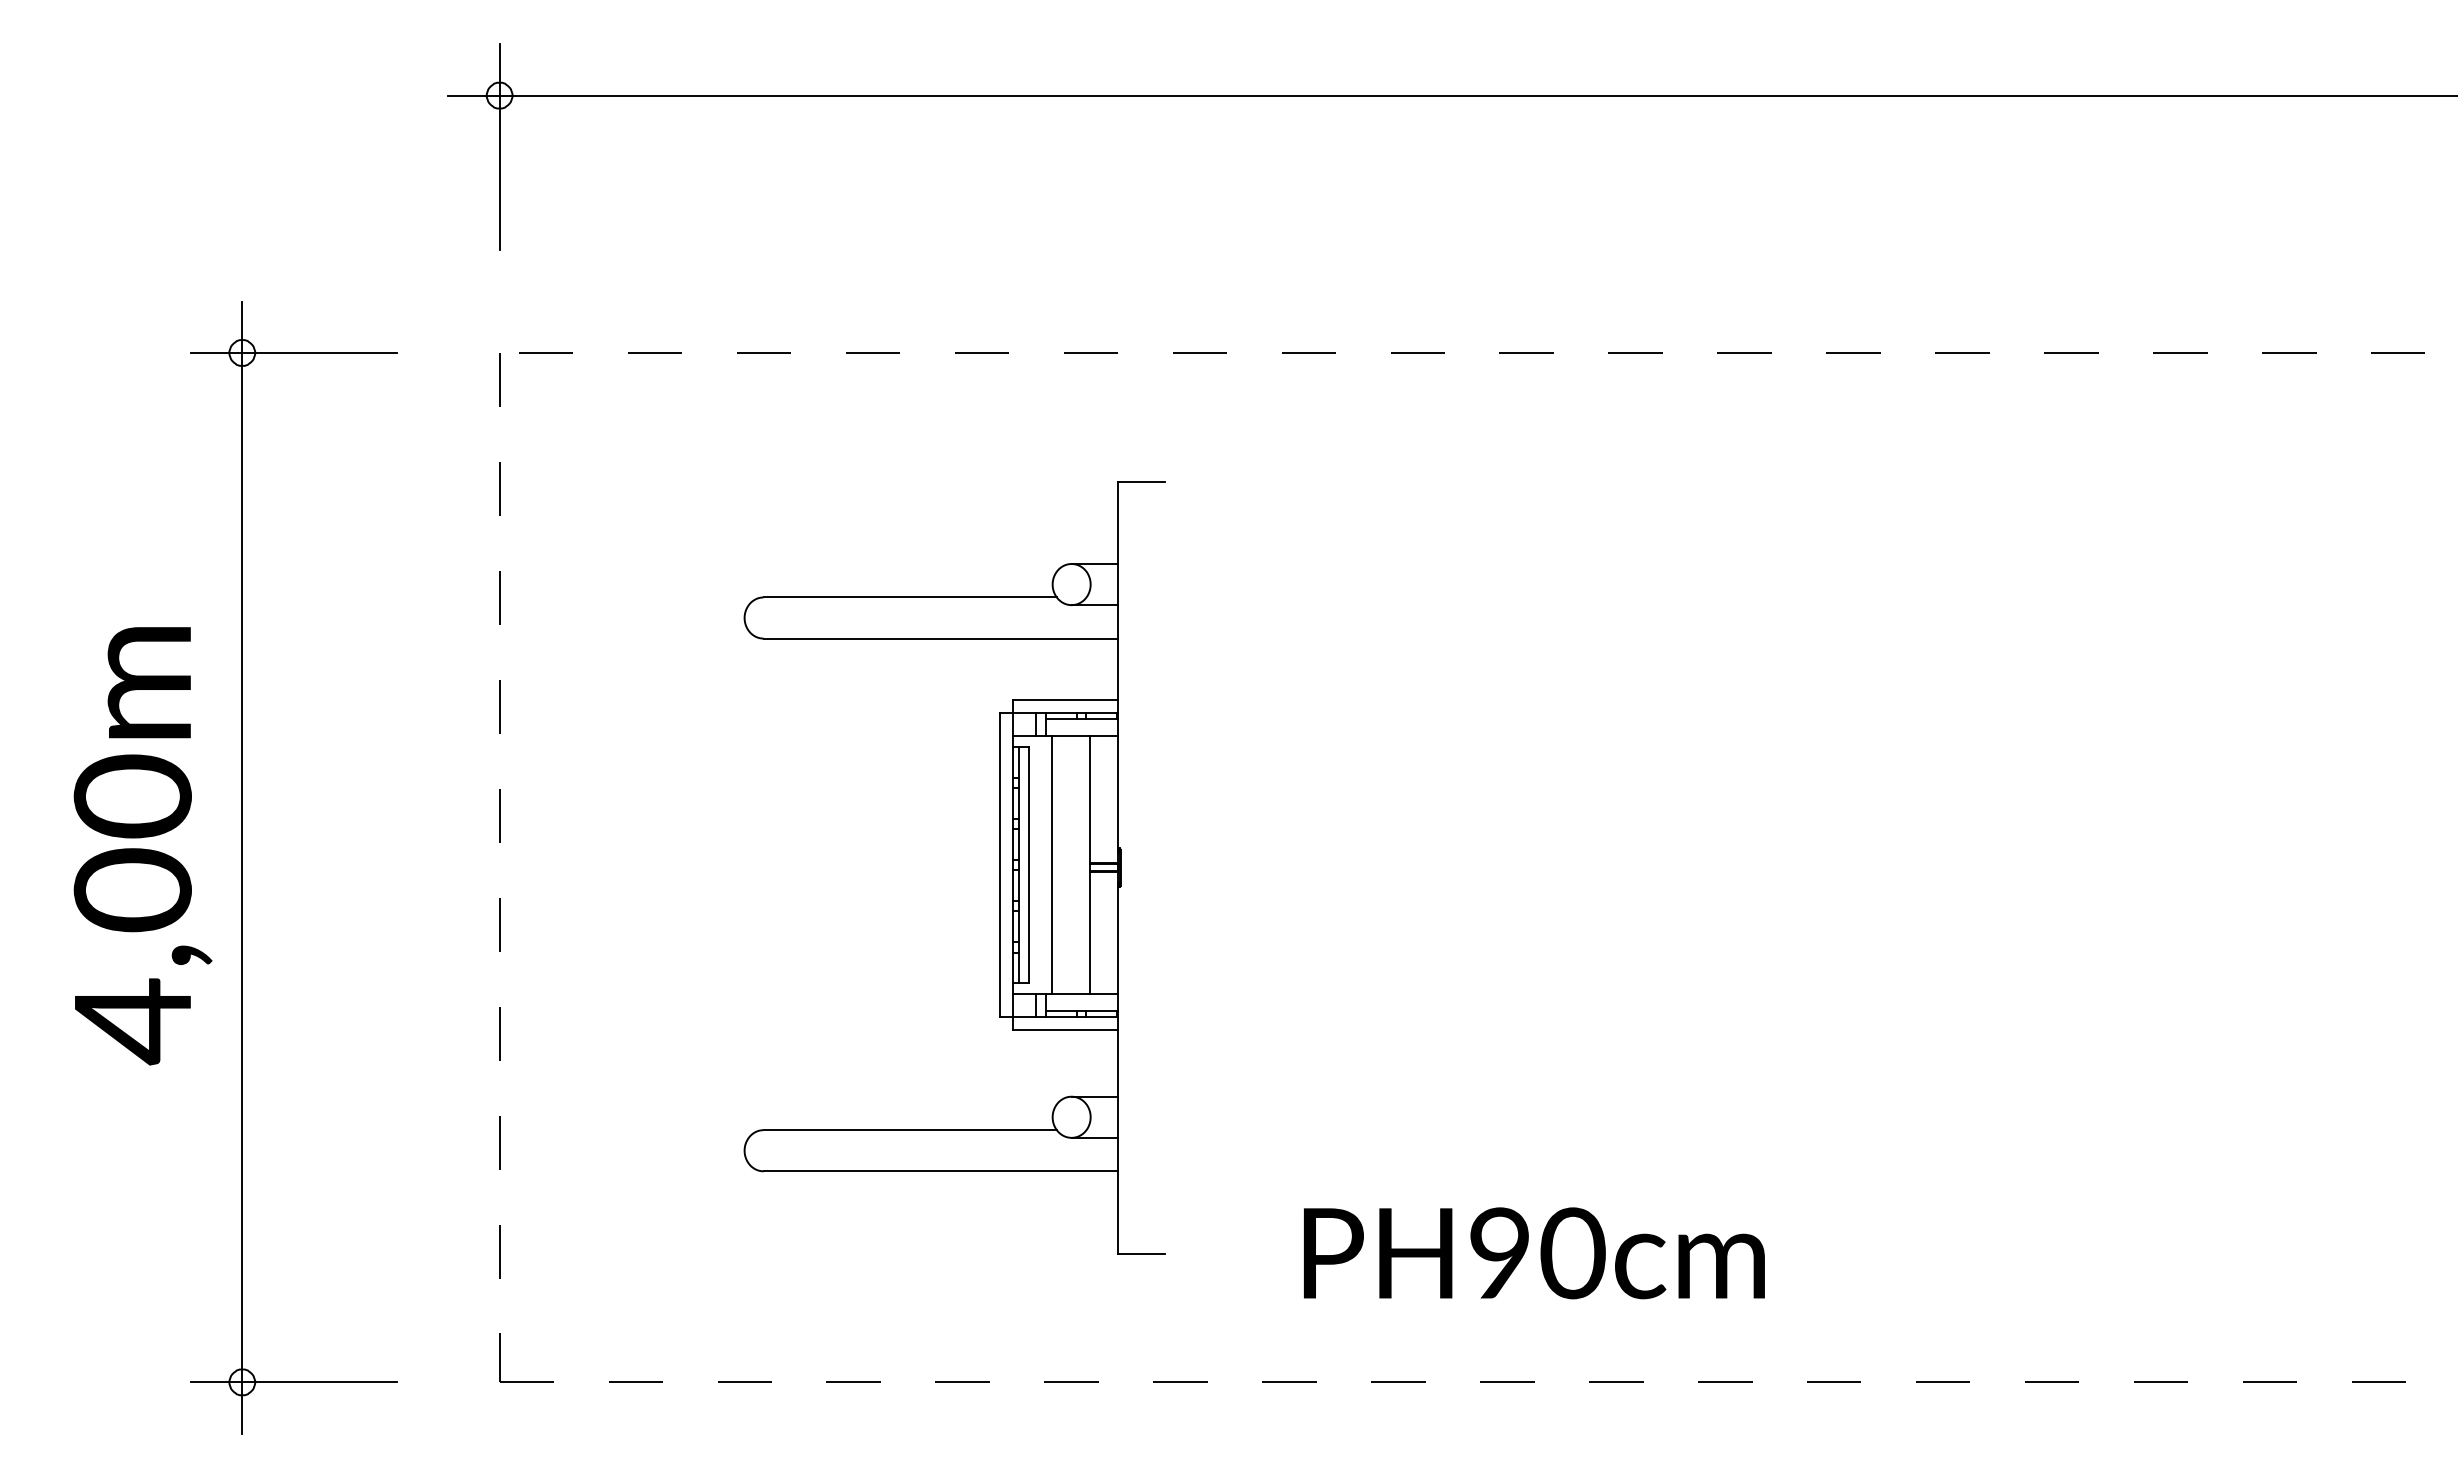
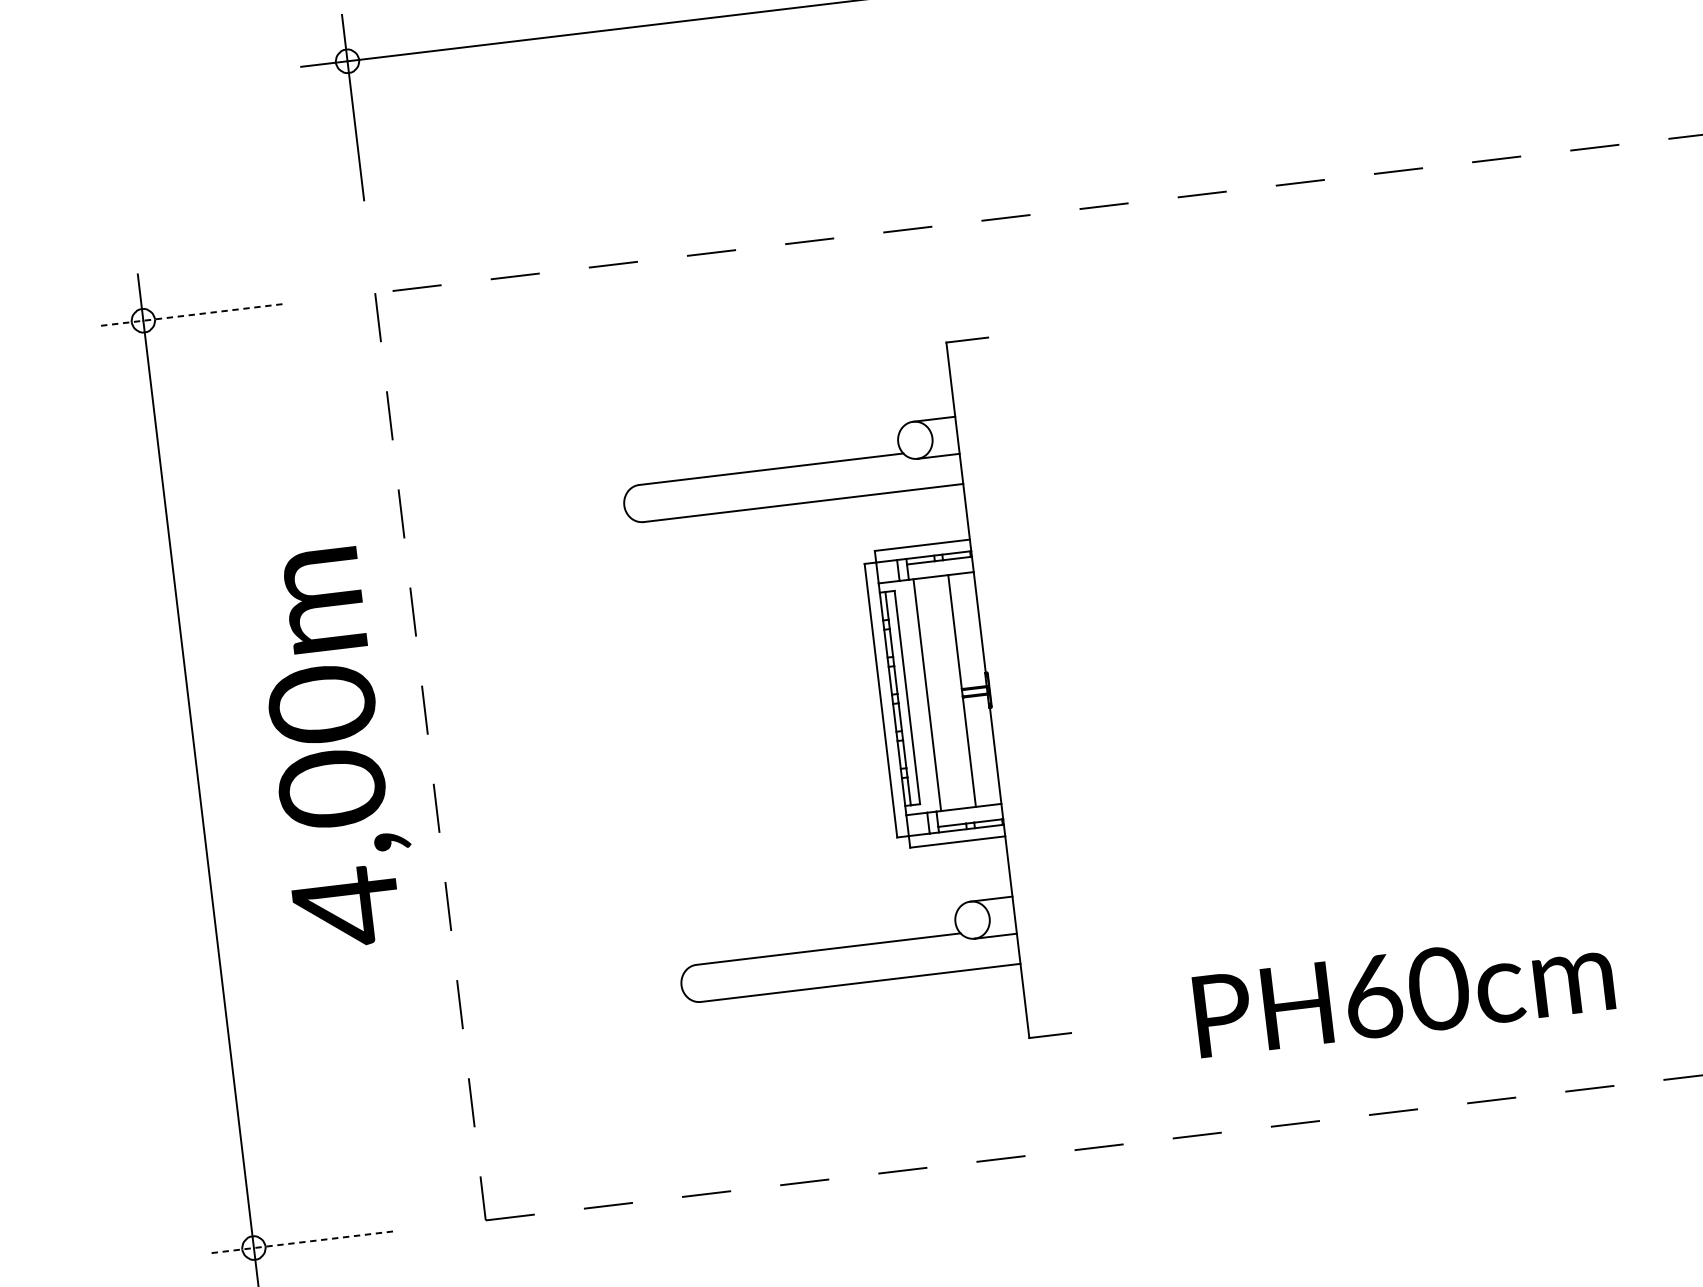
line: (293, 352) -> (189, 314), solid -> dashed
text: (142, 846) -> (336, 748), moved
text: (1500, 1253) -> (1373, 996), PH90cm -> PH60cm
line: (293, 1382) -> (300, 1242), solid -> dashed

